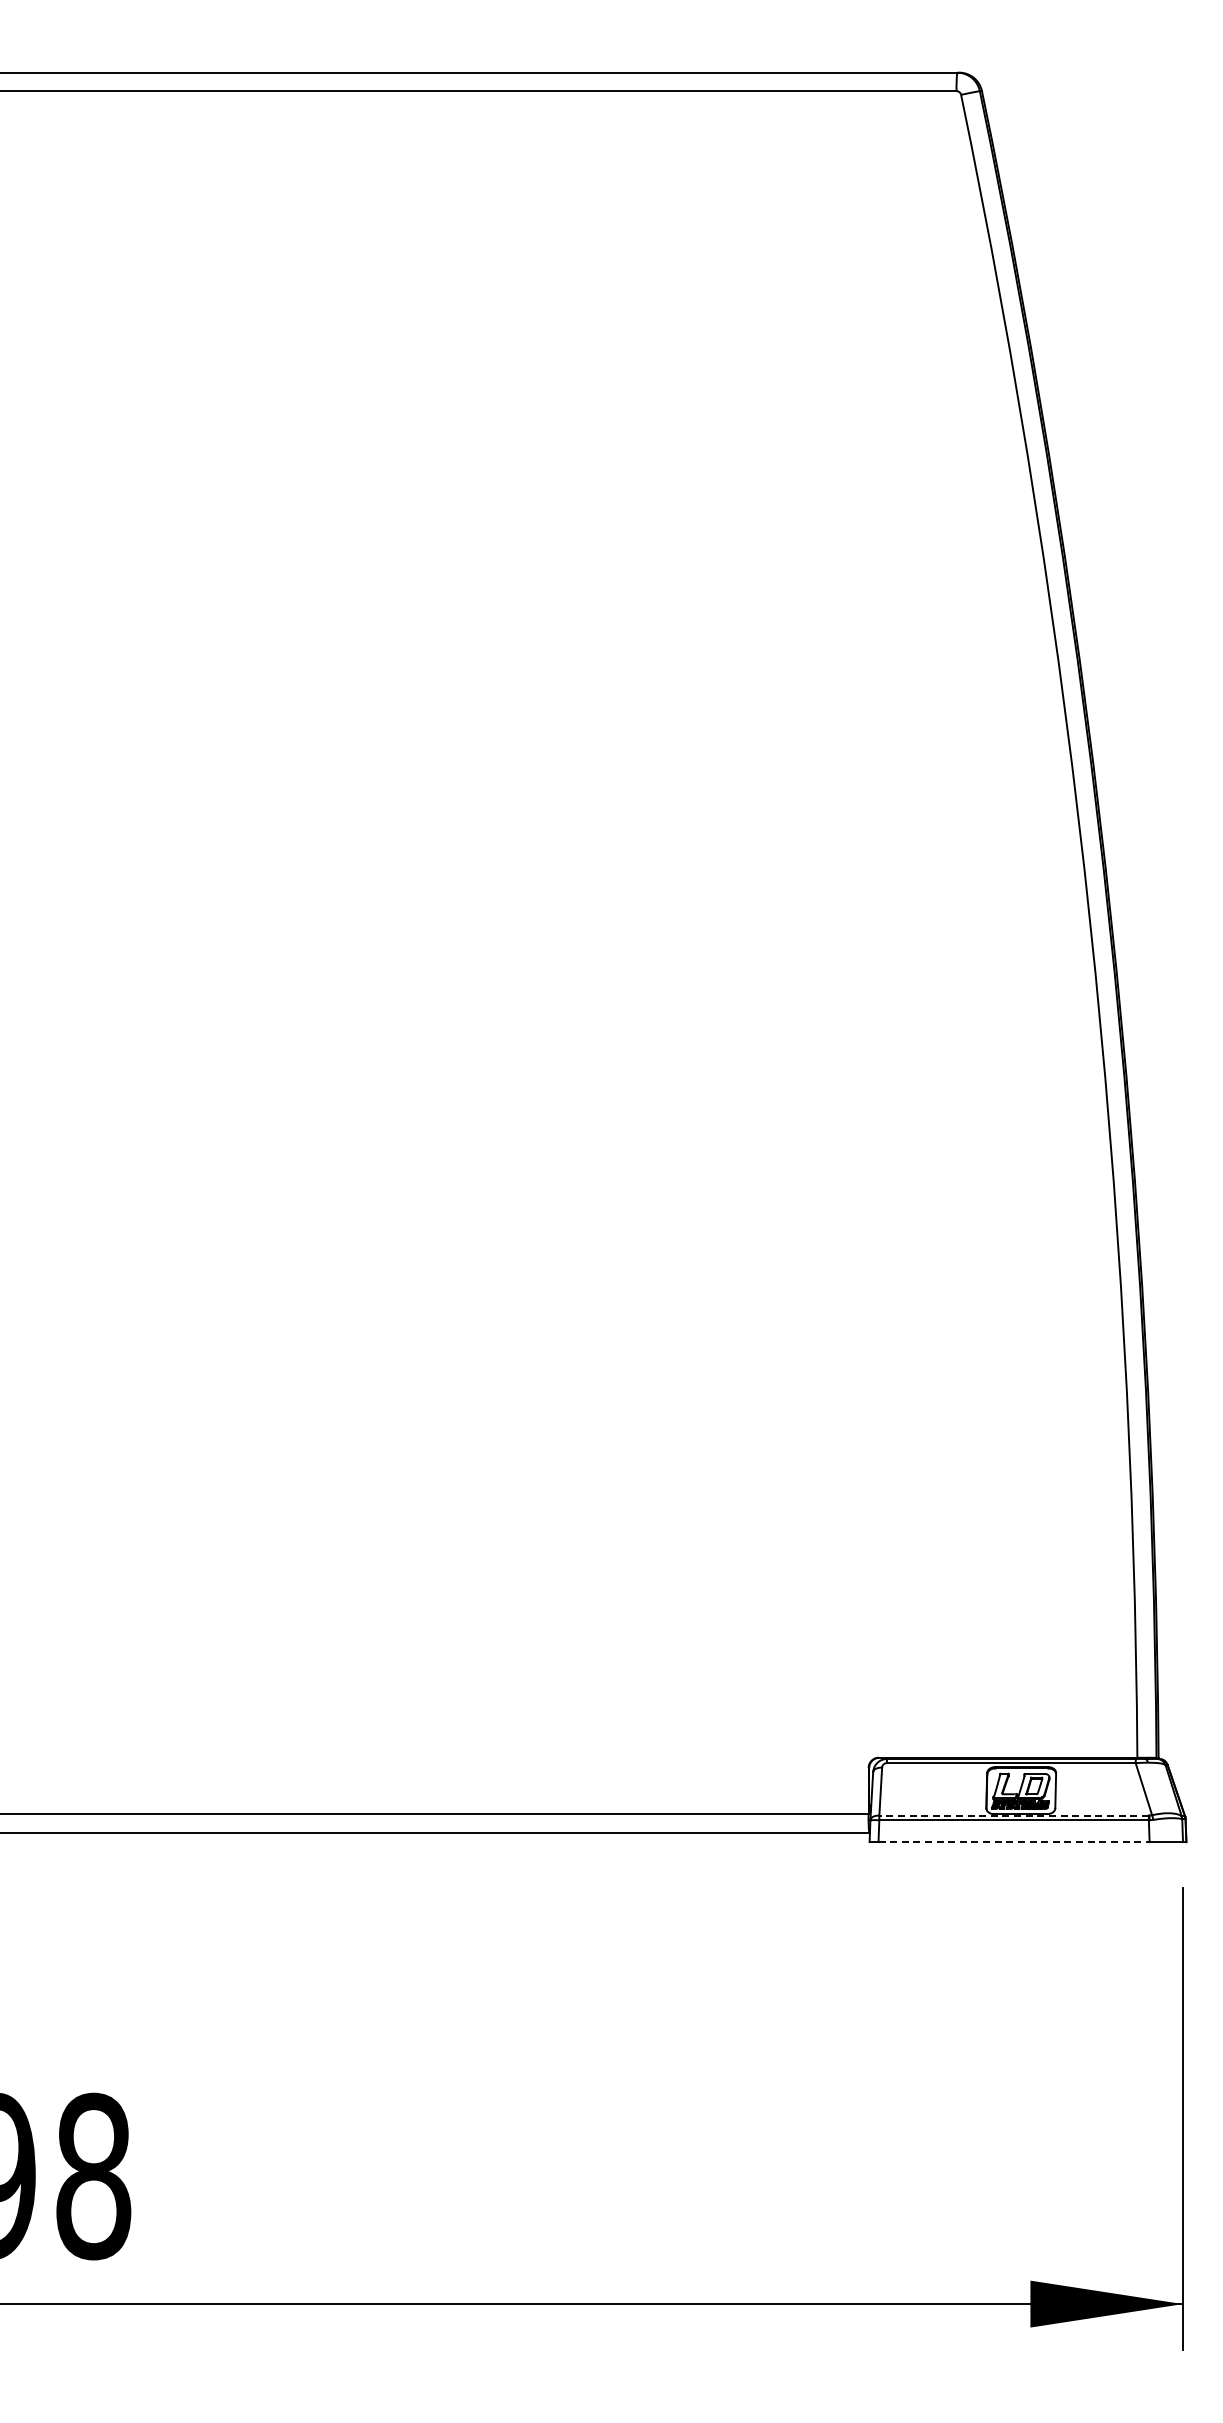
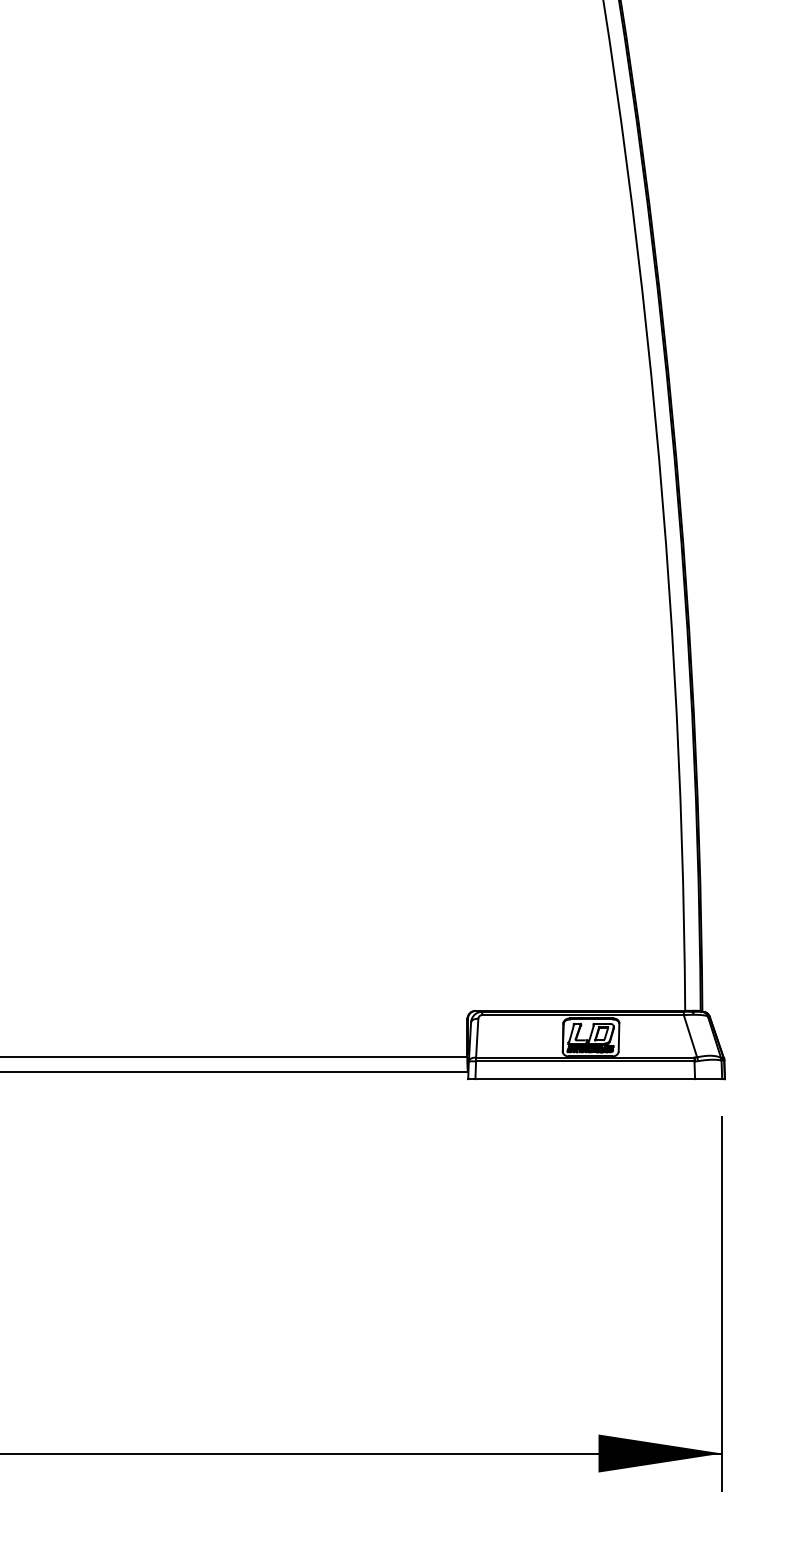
line: (1014, 1815) -> (585, 1057), dashed -> solid
line: (1014, 1842) -> (585, 1079), dashed -> solid

